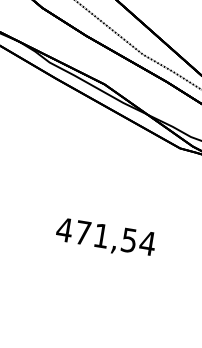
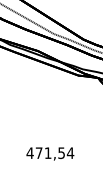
text: (106, 237) -> (50, 153), moved

